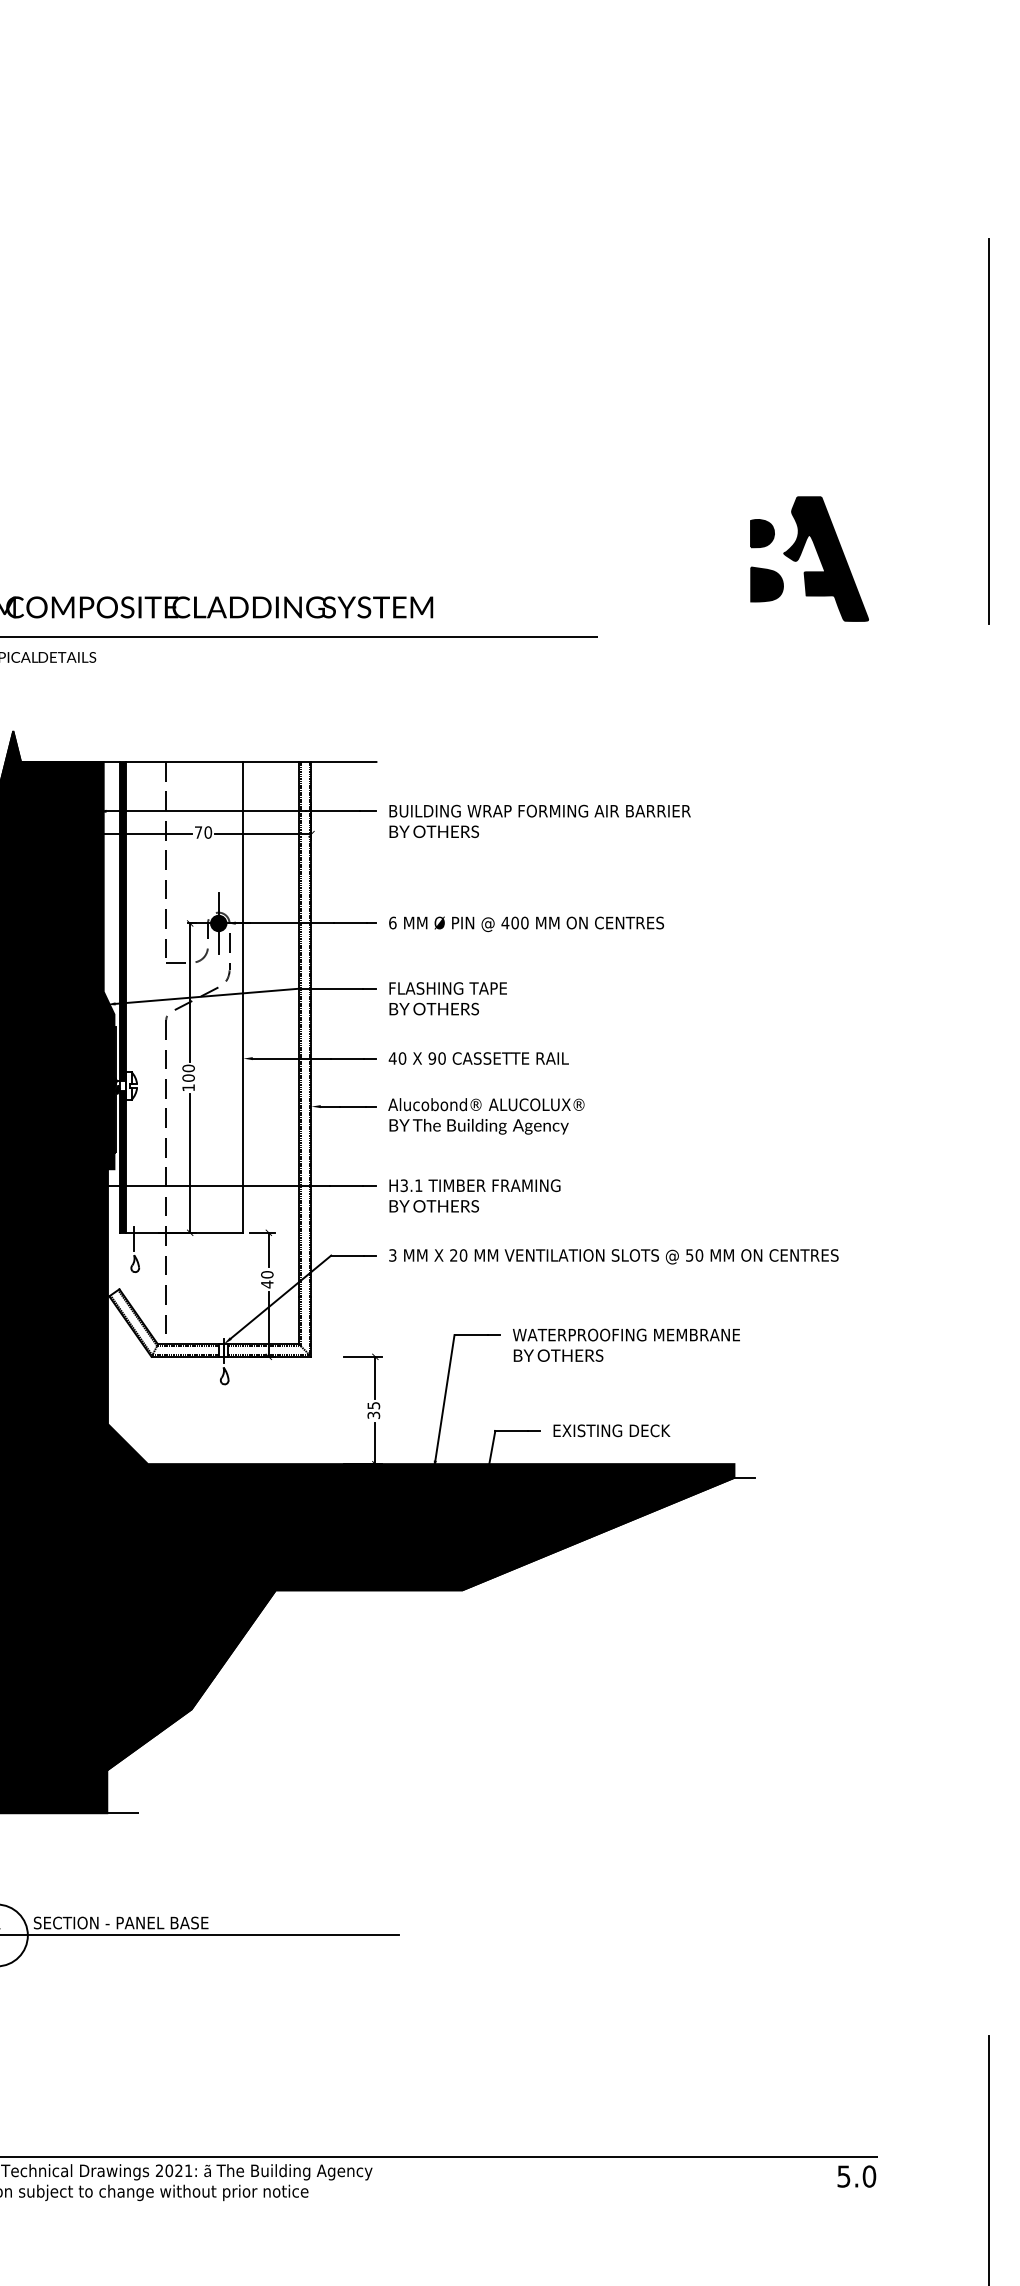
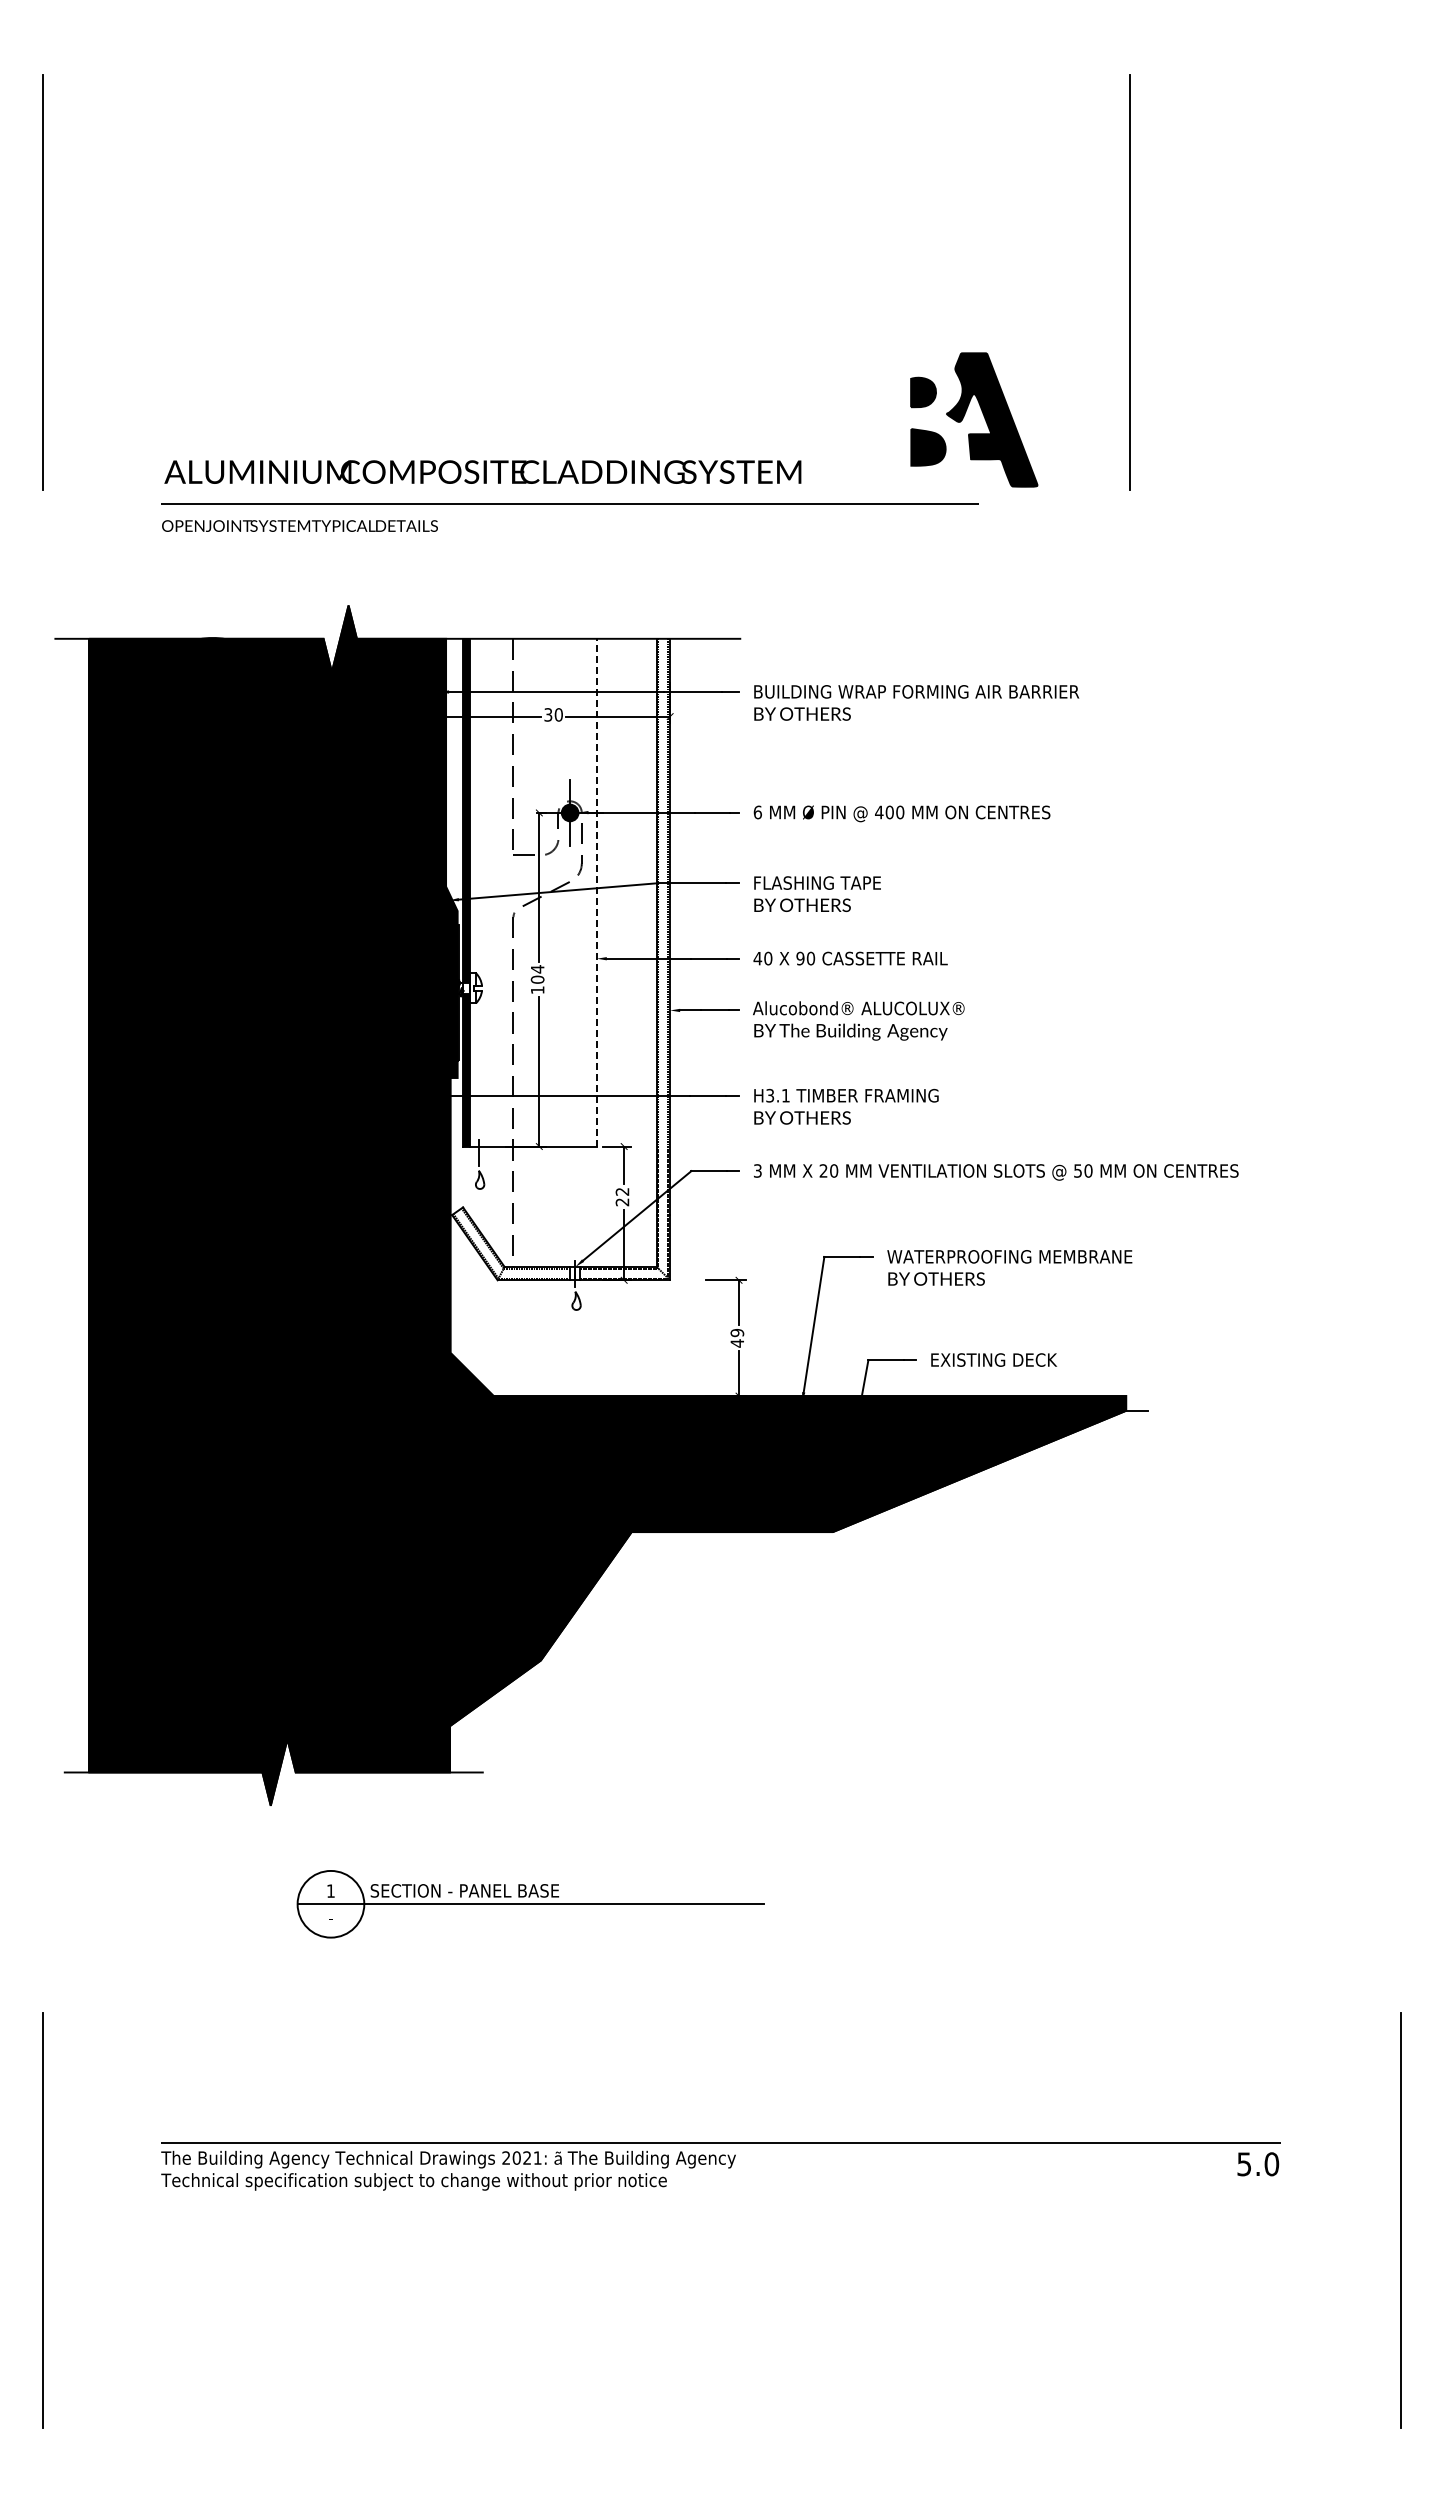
line: (988, 431) -> (1129, 282), moved
part: (817, 553) -> (982, 414), moved
text: (198, 832) -> (548, 714), 70 -> 30
line: (243, 997) -> (596, 892), solid -> dashed
text: (188, 1068) -> (537, 969), 100 -> 104
text: (267, 1279) -> (622, 1196), 40 -> 22
text: (373, 1410) -> (737, 1338), 35 -> 49

